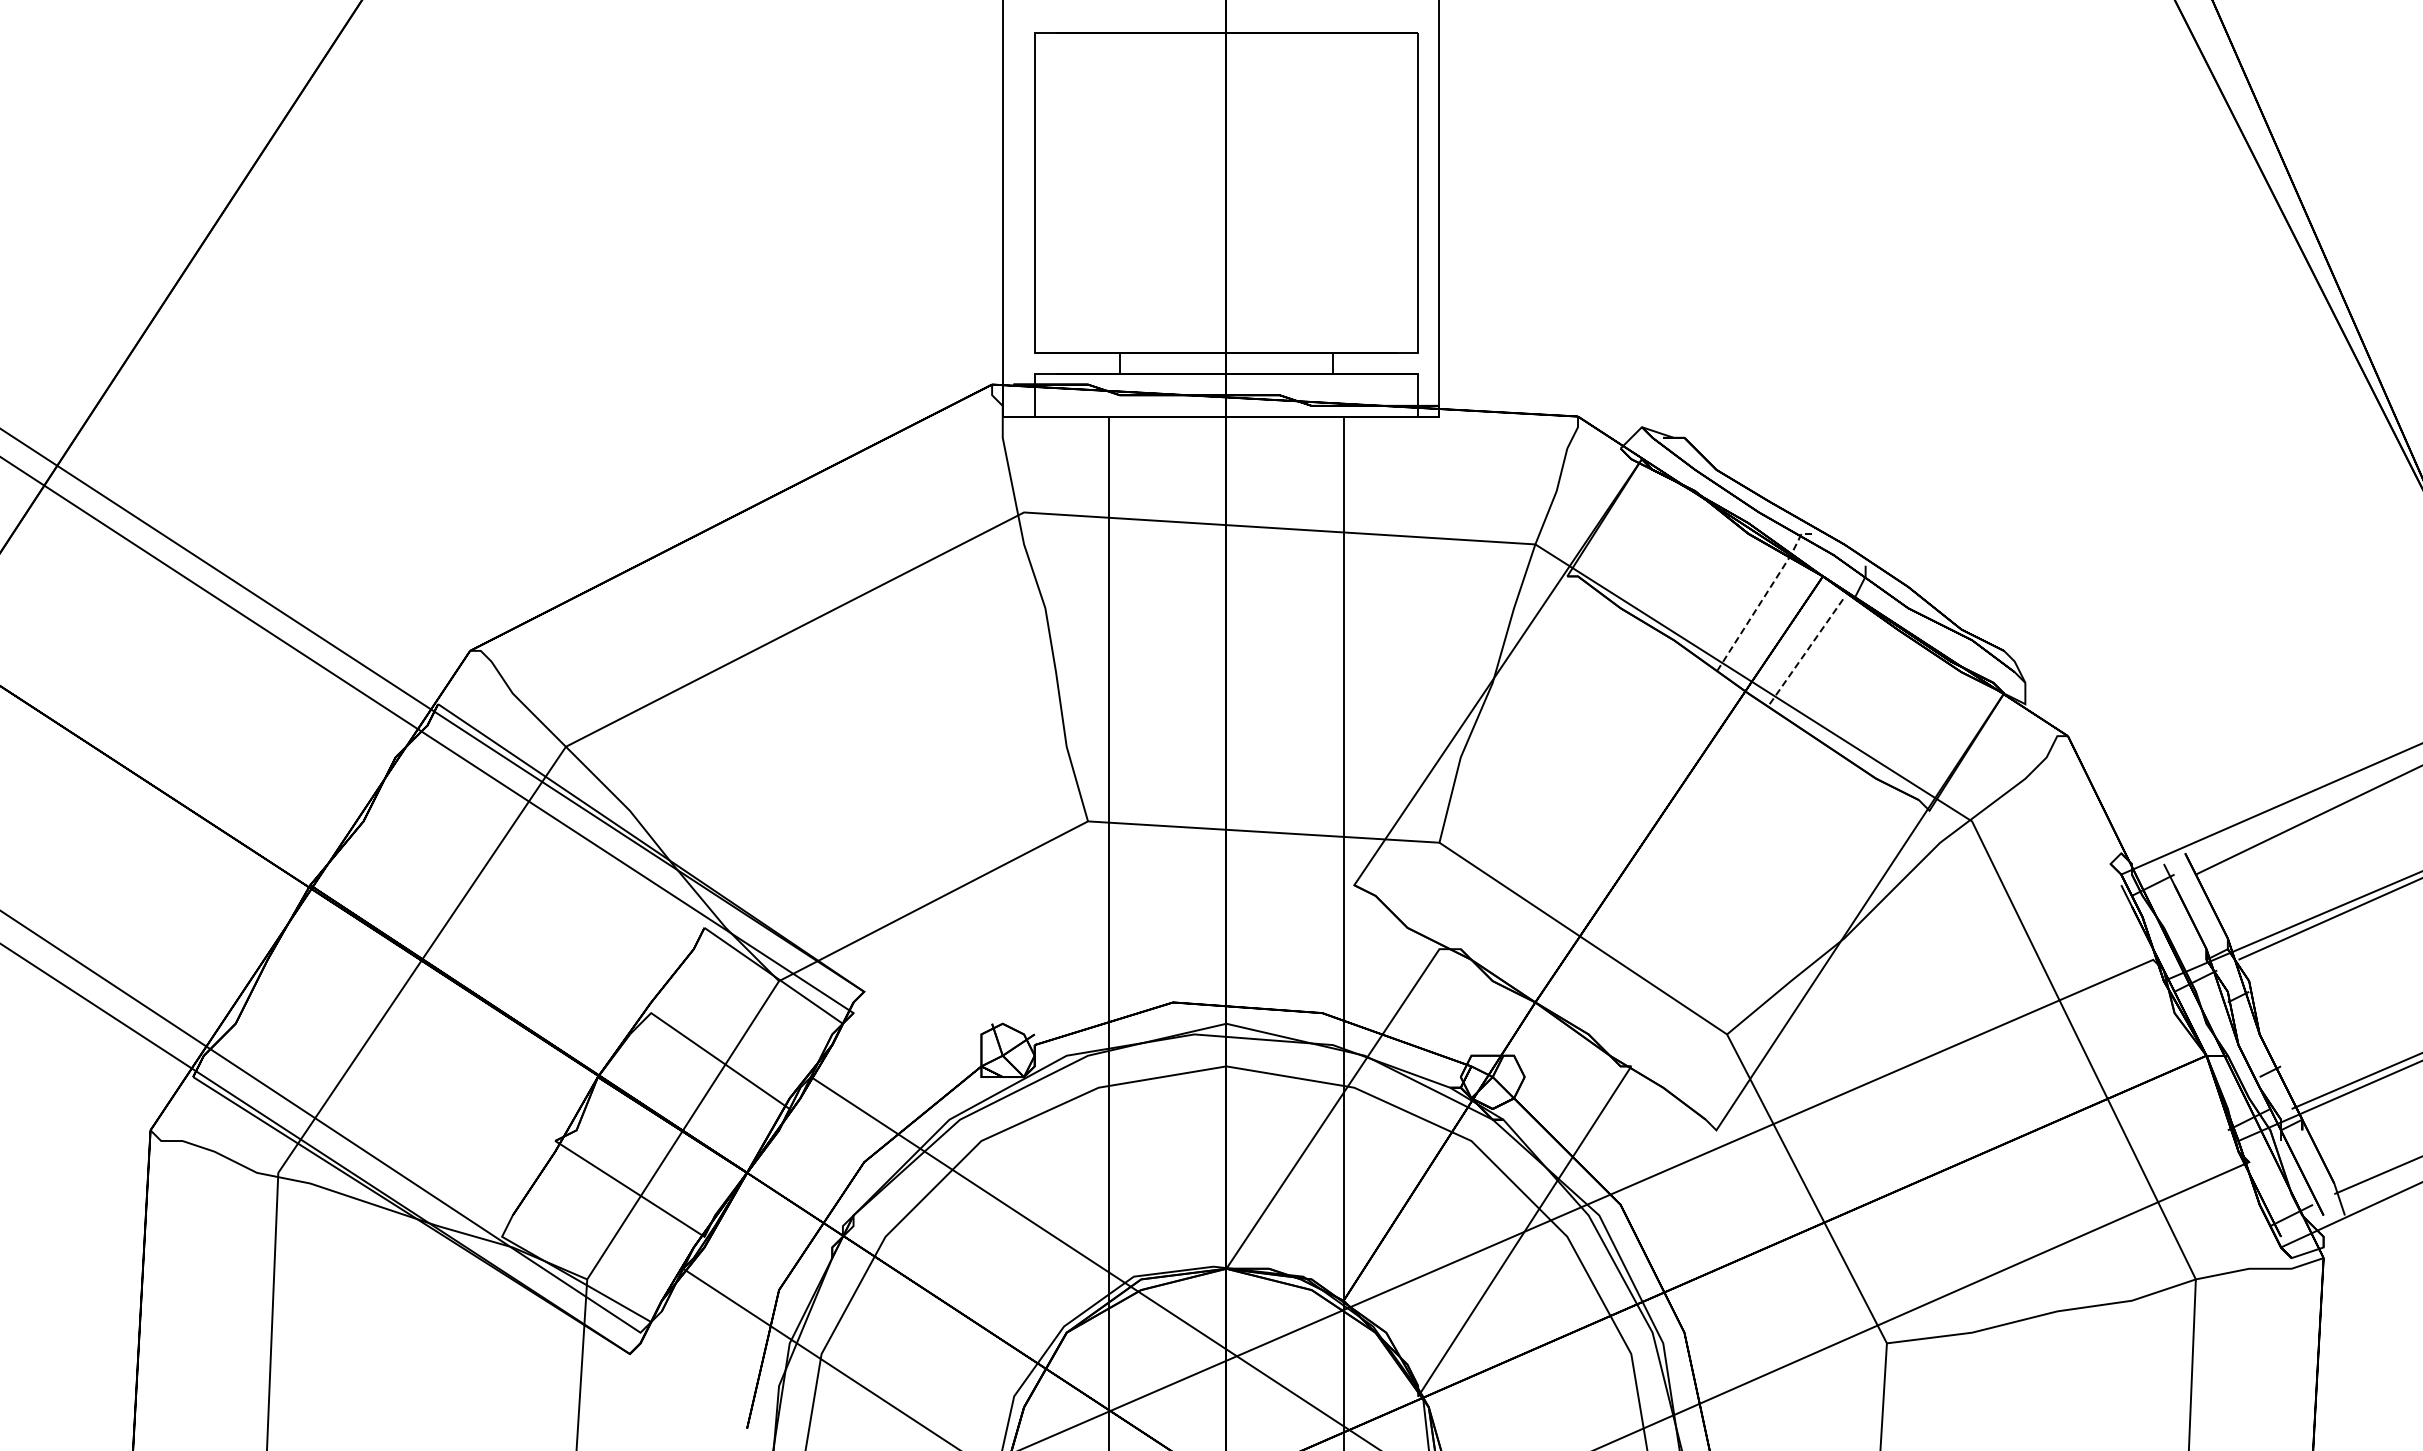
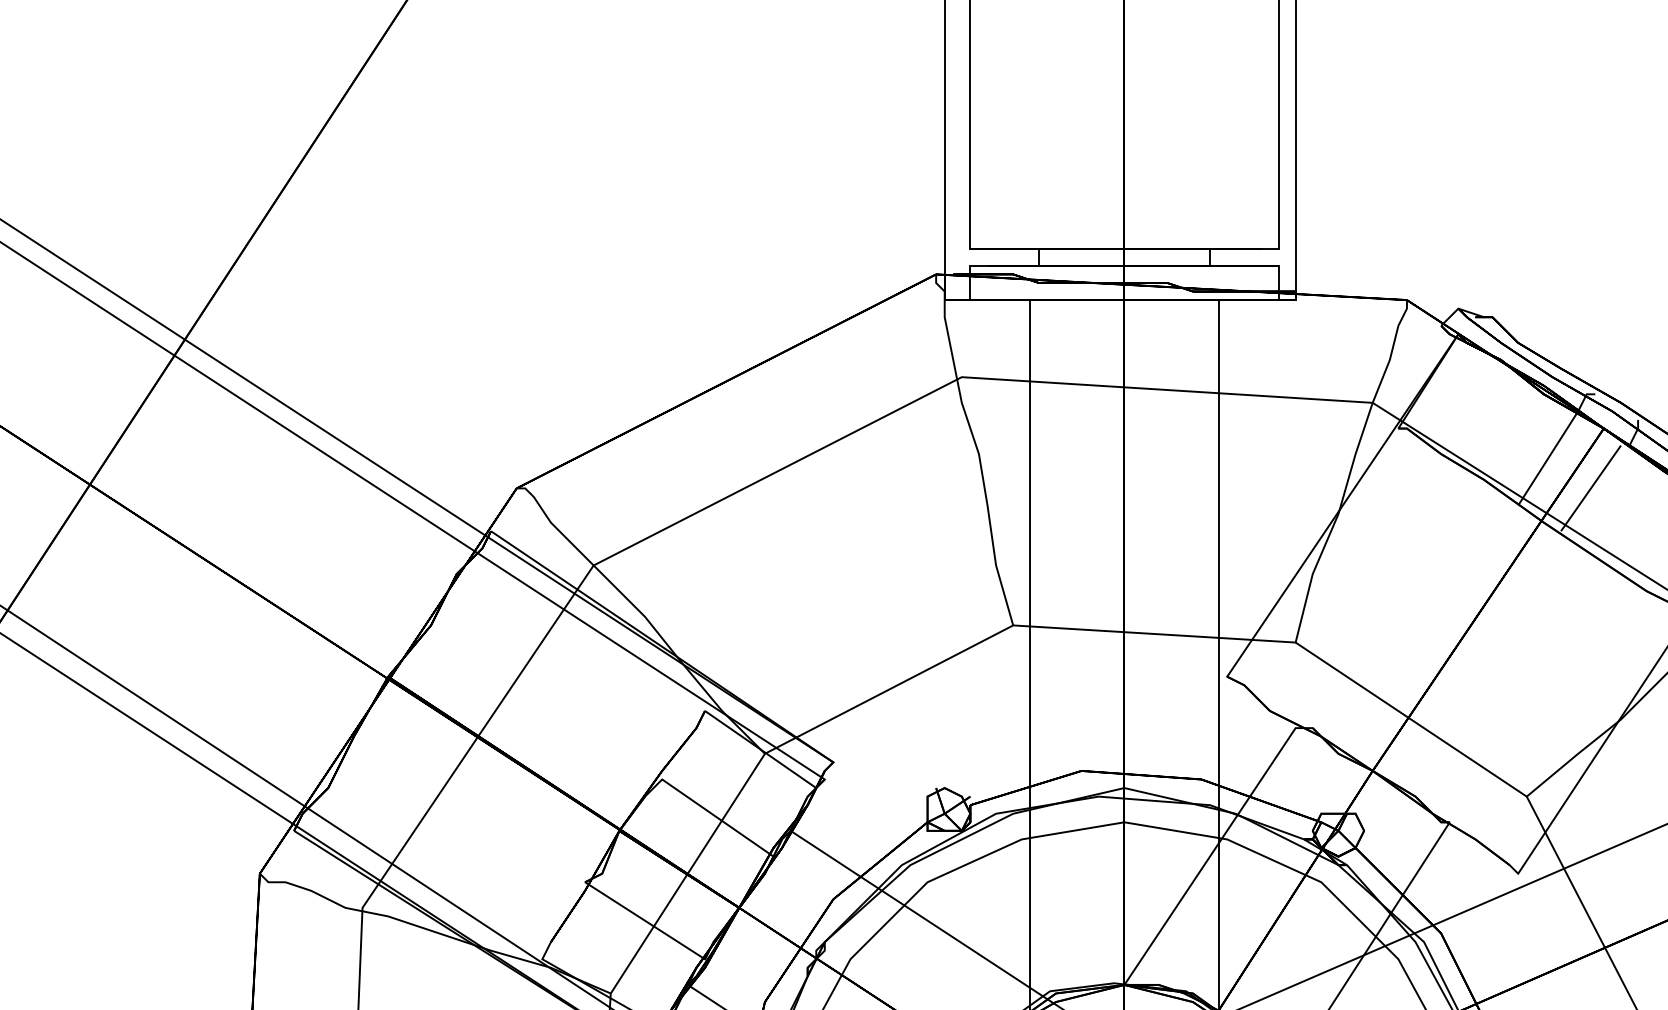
line: (1763, 598) -> (1556, 446), dashed -> solid
line: (1807, 650) -> (1591, 488), dashed -> solid

